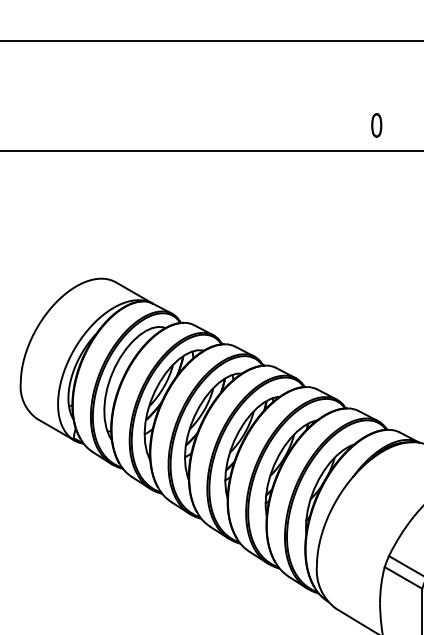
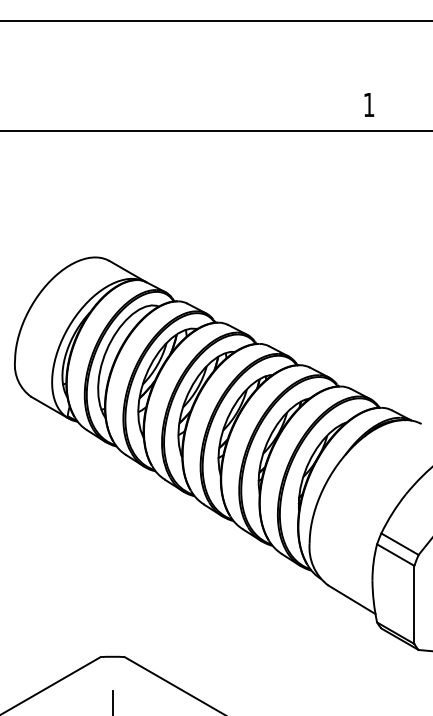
text: (376, 124) -> (368, 104), 0 -> 1

